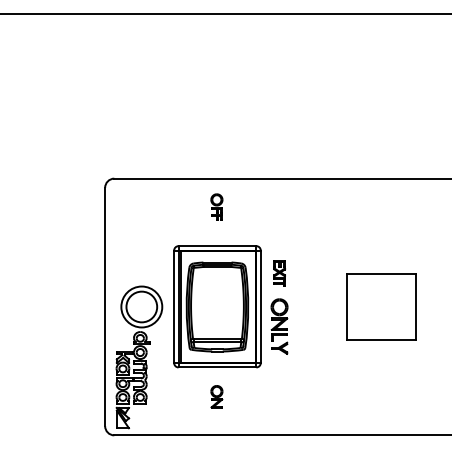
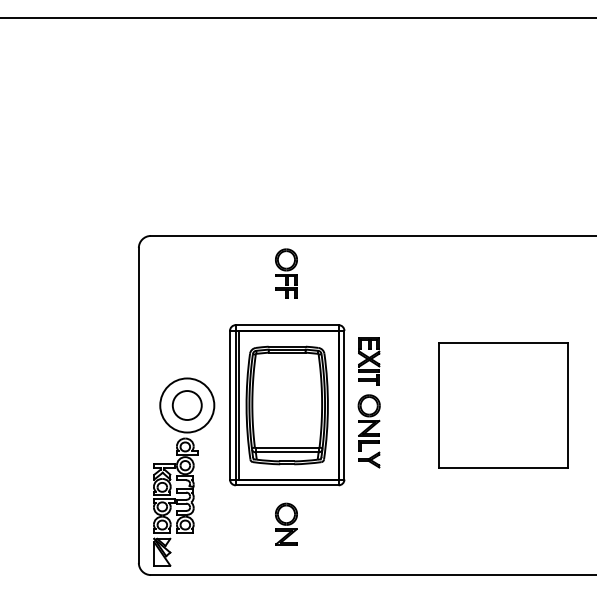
part: (216, 207) -> (286, 273), size x1.43
part: (279, 273) -> (369, 361), size x1.43
circle: (141, 307) -> (186, 405), size x0.71
part: (381, 307) -> (503, 405), size x1.43
part: (216, 396) -> (286, 523), size x1.43

